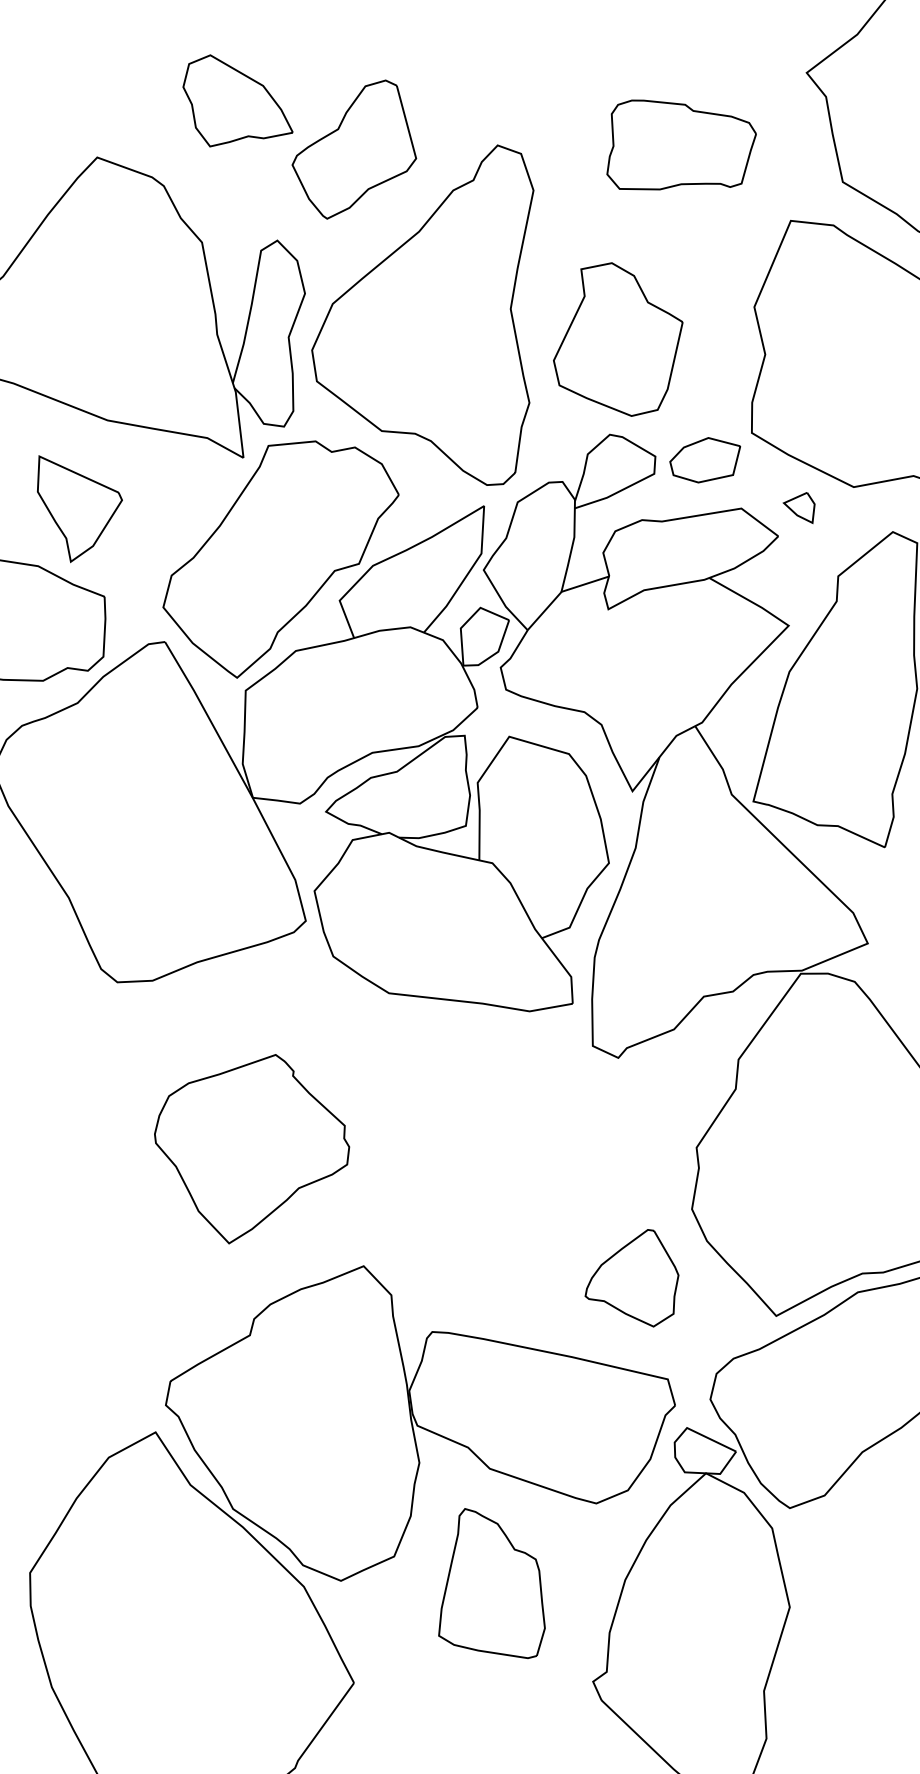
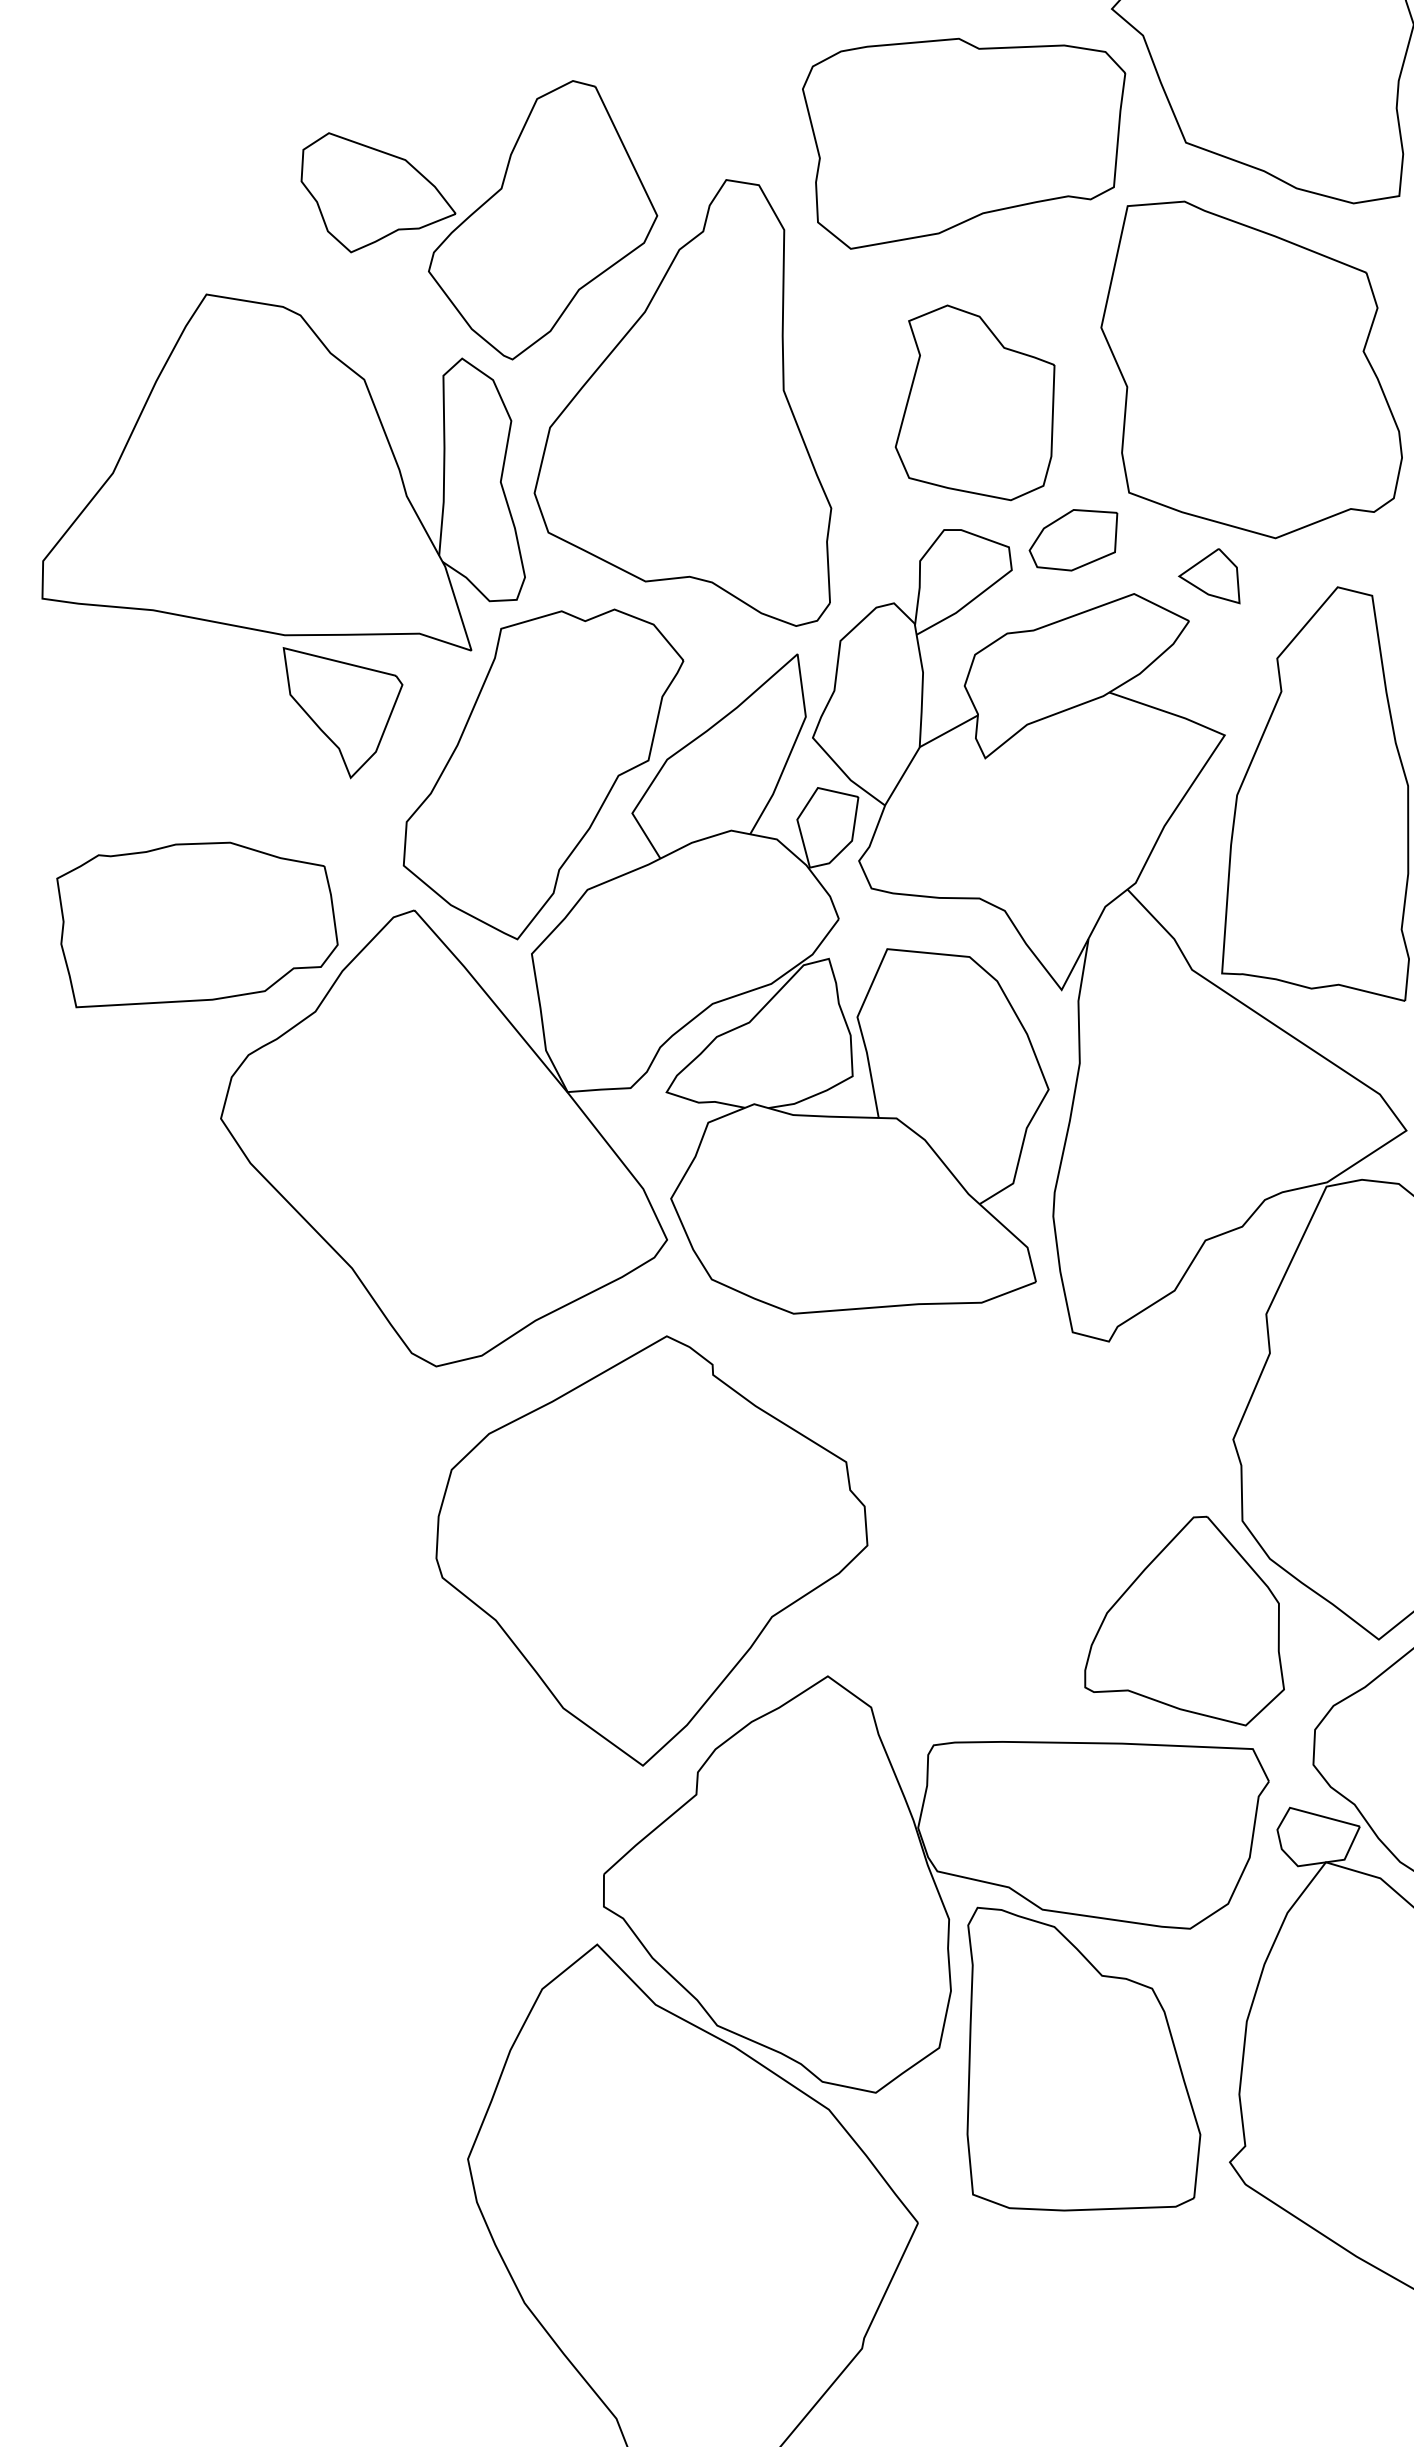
part: (356, 149) -> (543, 220), size x1.43
part: (678, 151) -> (964, 143), size x1.67
part: (618, 338) -> (974, 402), moved
part: (799, 506) -> (1209, 576), size x1.43
part: (73, 513) -> (342, 713), moved
part: (250, 1148) -> (651, 1550), size x1.67
part: (635, 1274) -> (1184, 1620), size x1.67
part: (499, 1584) -> (1083, 2058), size x1.67

